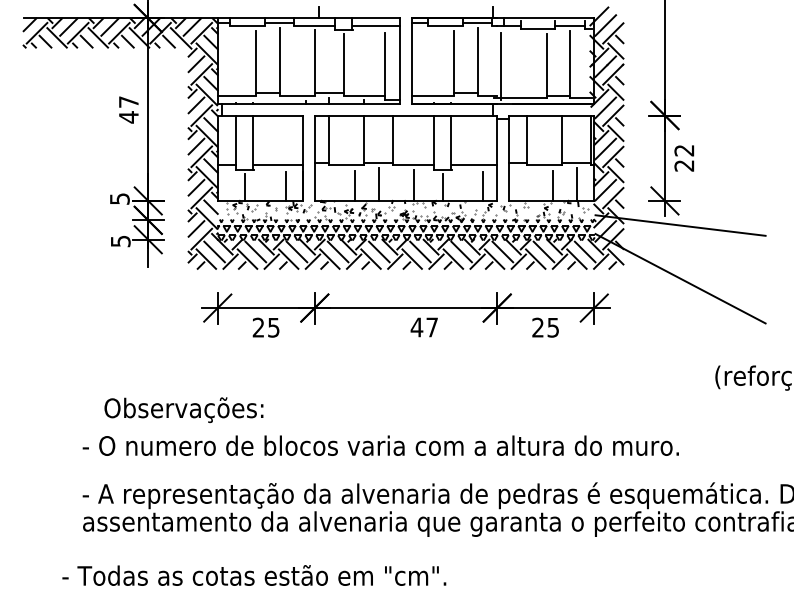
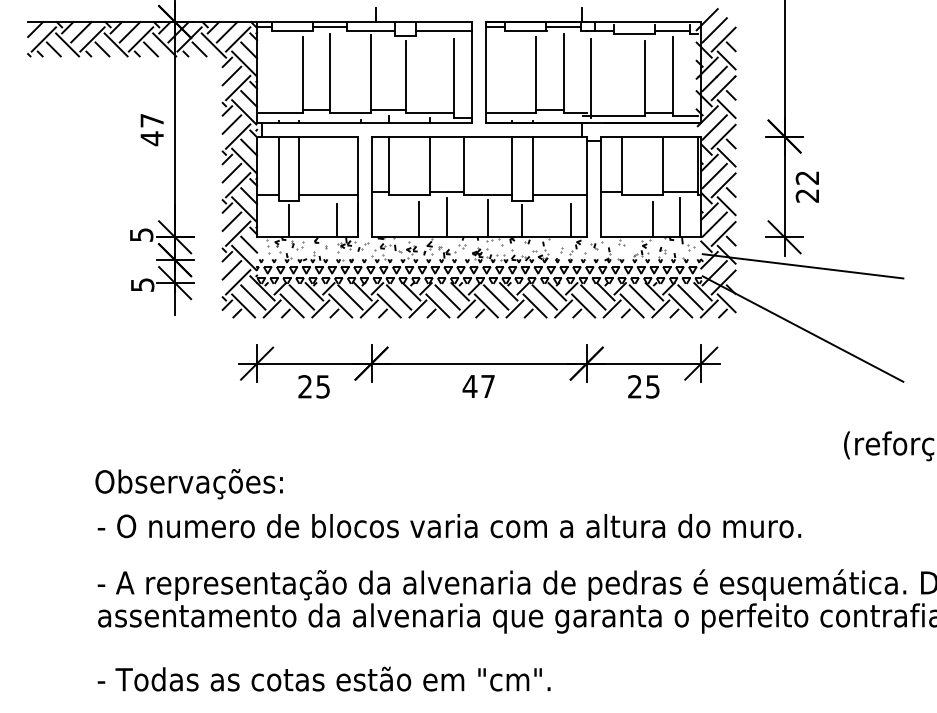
text: (424, 327) -> (478, 386), moved
text: (183, 410) -> (188, 484), moved
text: (253, 574) -> (323, 678), moved

